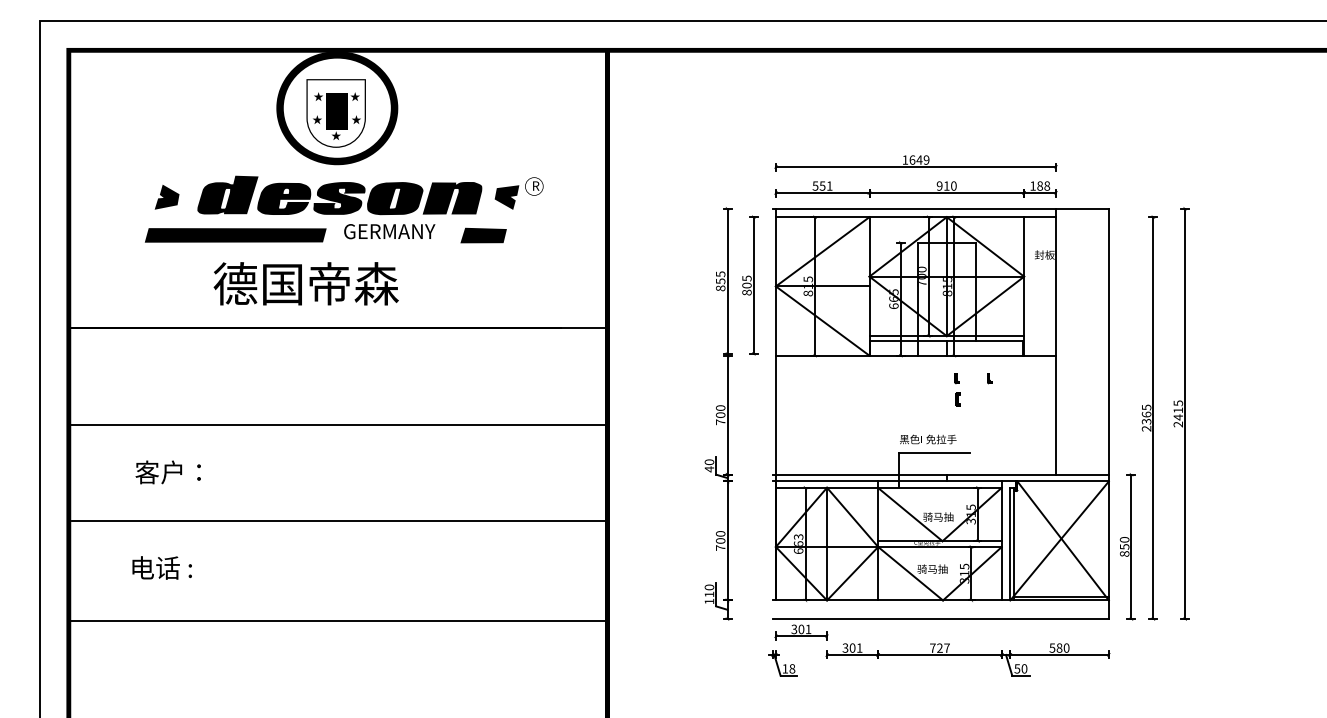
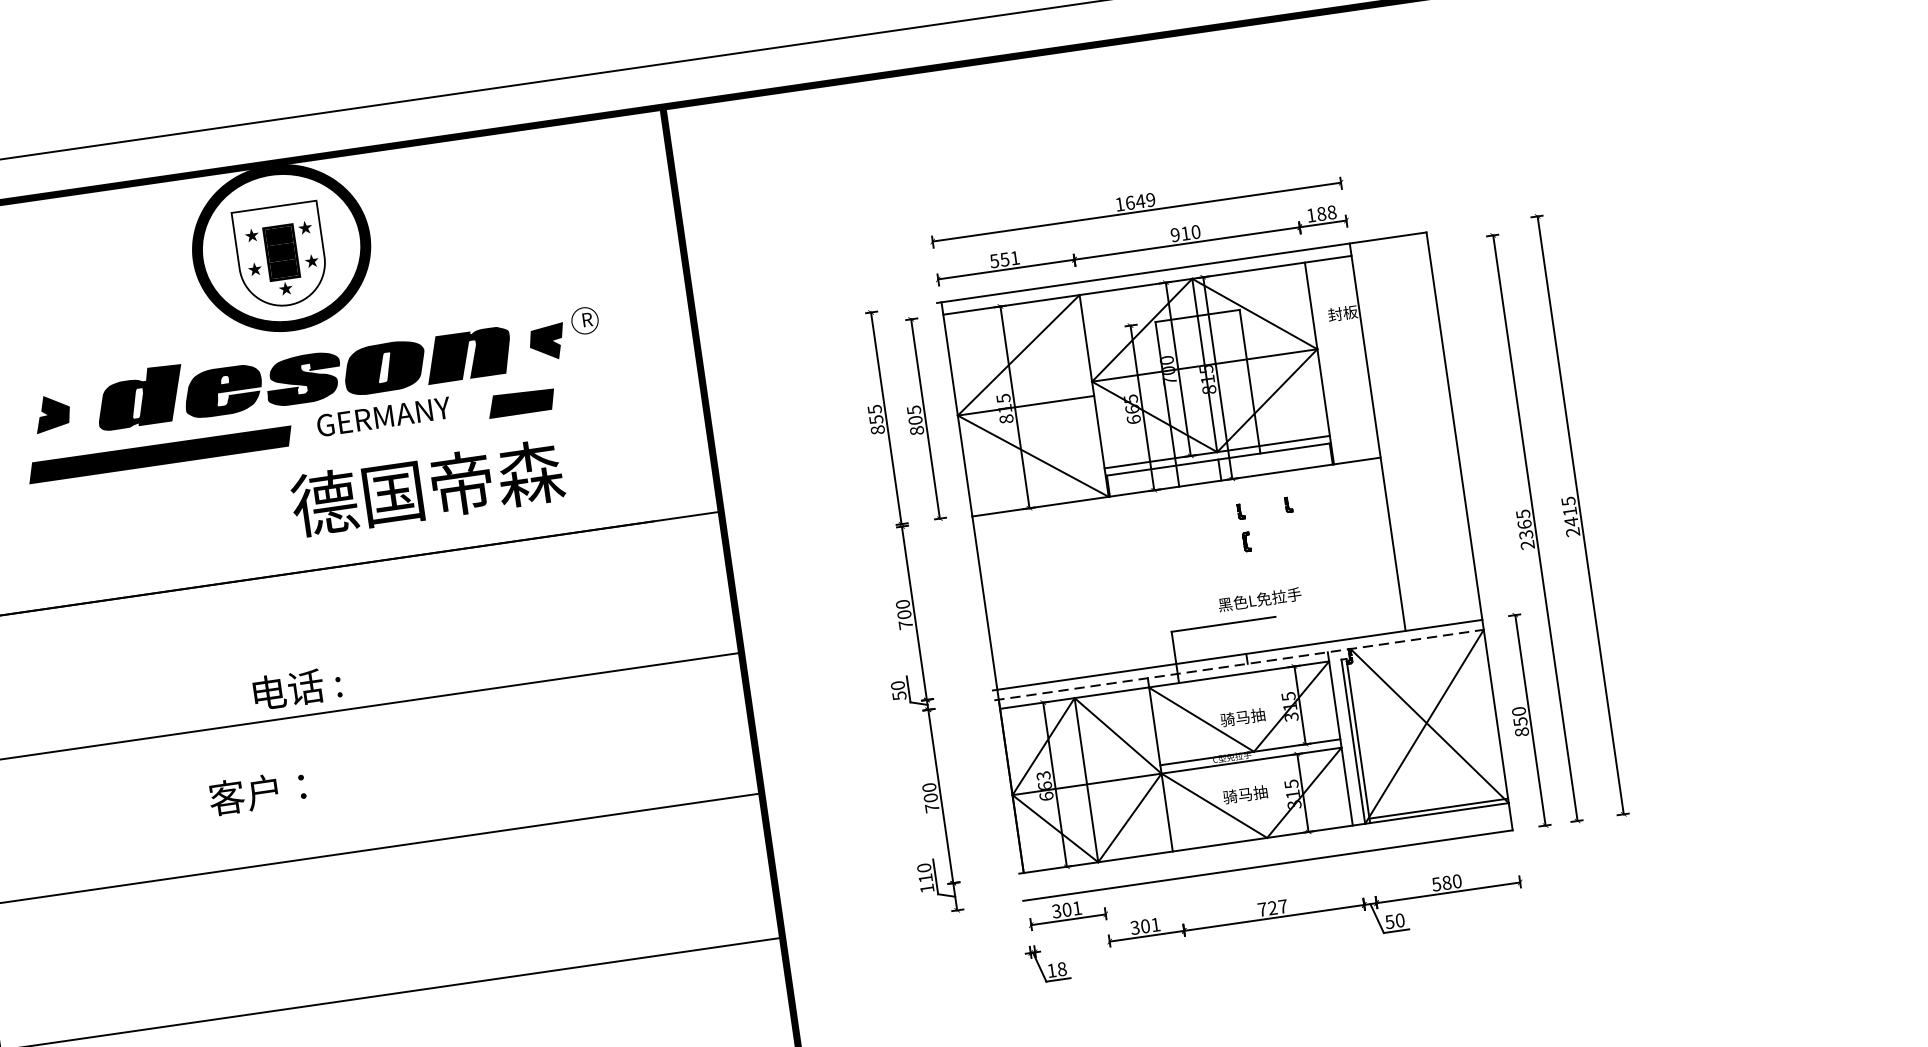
text: (305, 283) -> (426, 487), moved
text: (928, 439) -> (1260, 599), moved
text: (709, 469) -> (899, 696), 40 -> 50
text: (167, 472) -> (256, 793), moved
line: (941, 481) -> (1239, 664), solid -> dashed
text: (161, 567) -> (296, 687), moved

